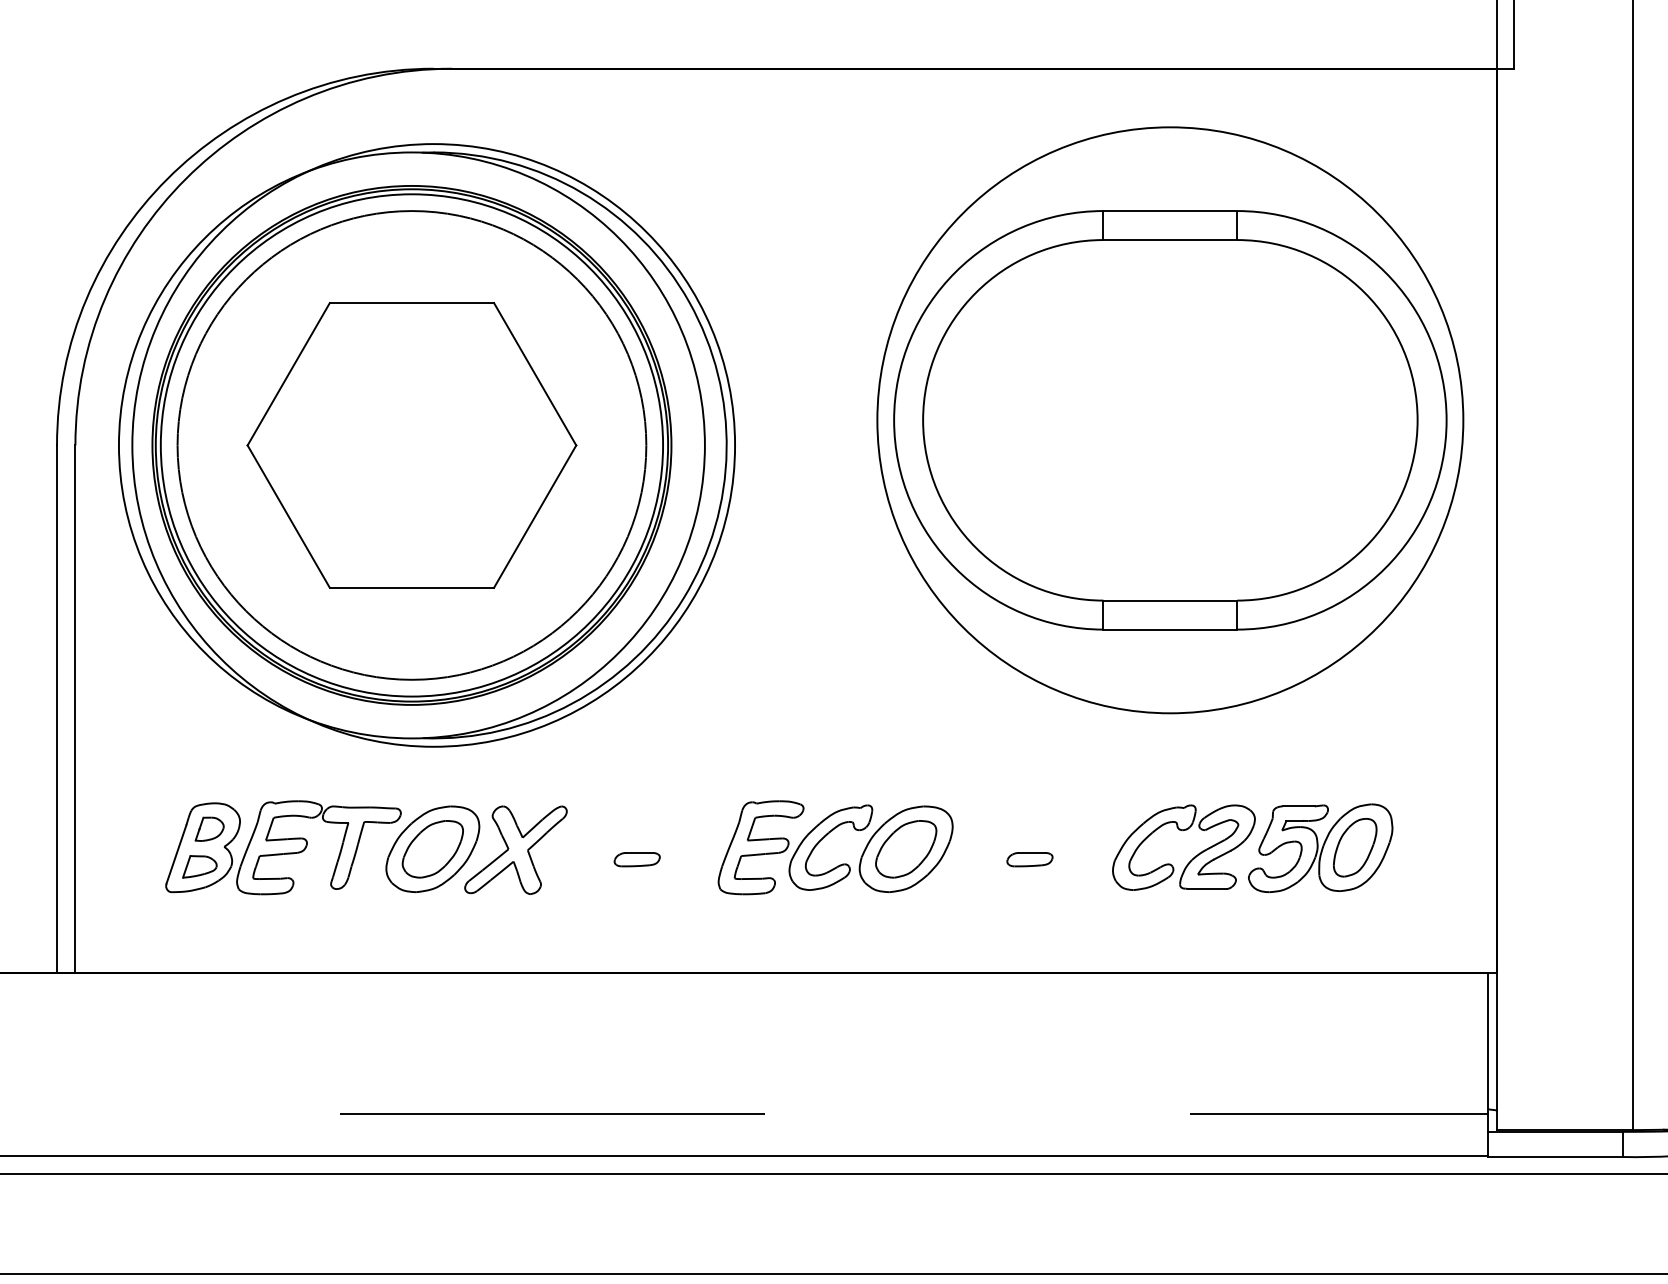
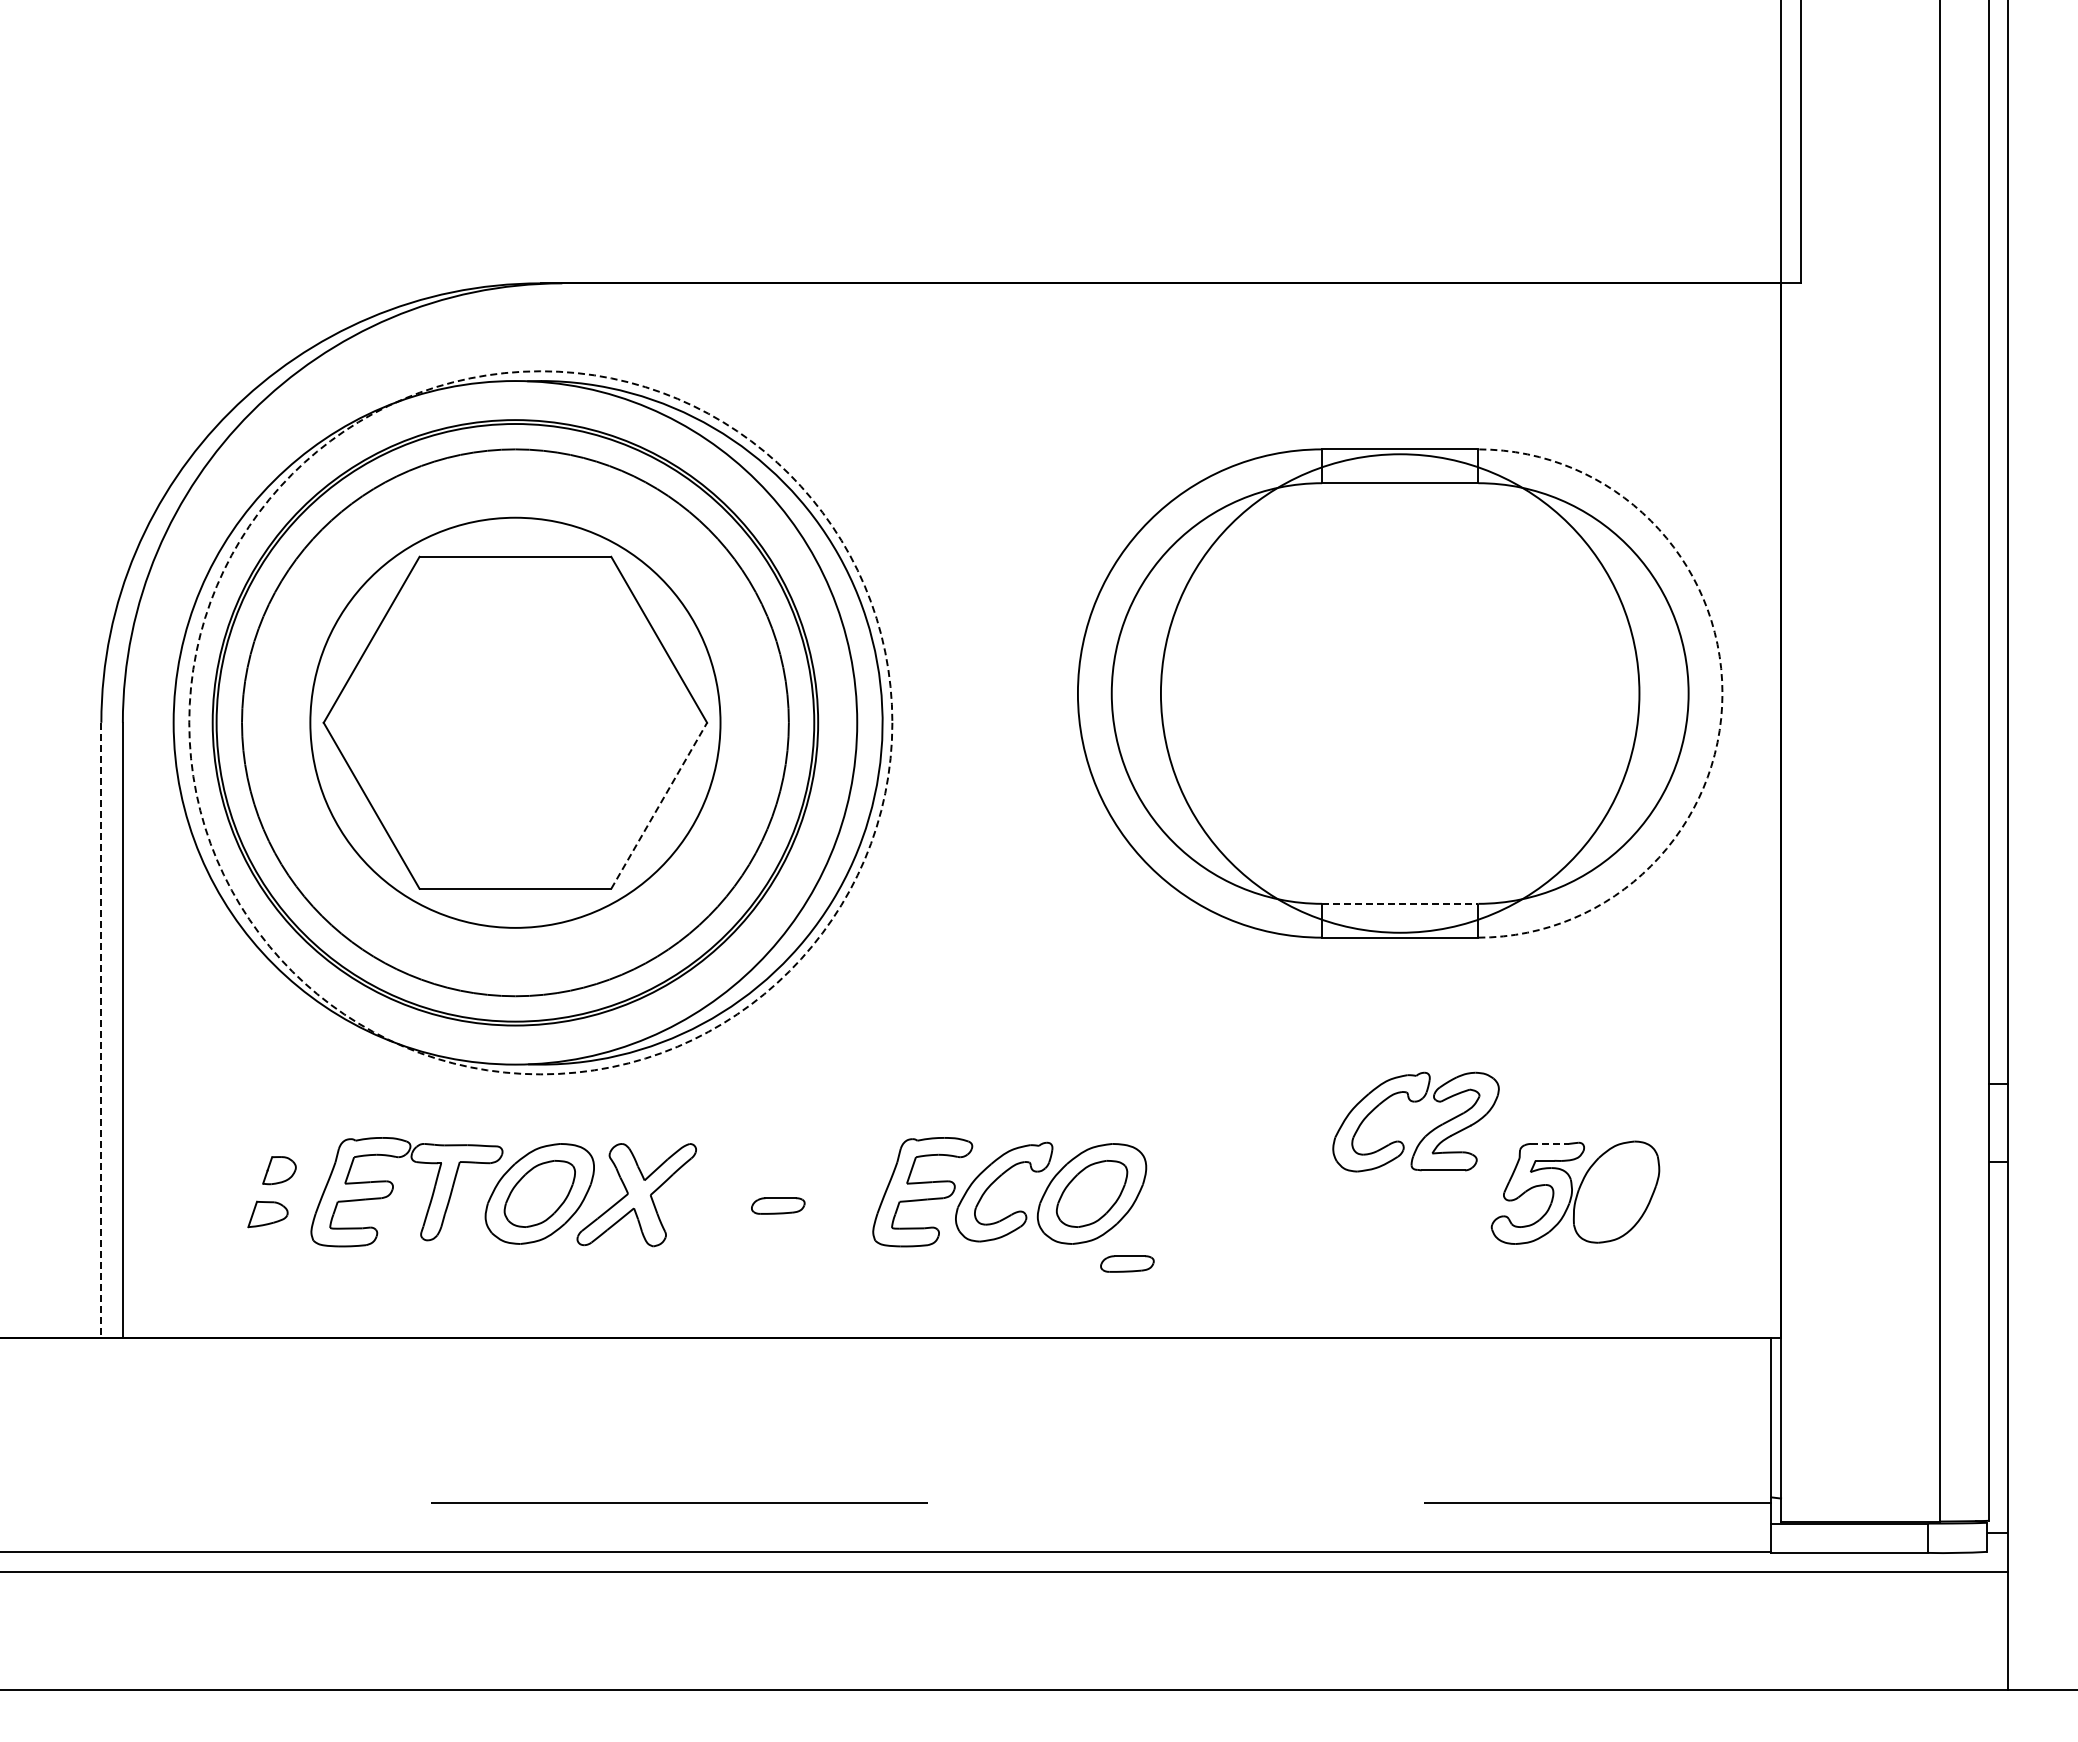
circle: (1169, 420) -> (1399, 693), size x0.7
arc: (1446, 420) -> (1722, 693), solid -> dashed
circle: (412, 445) -> (515, 722), size x0.7
circle: (433, 445) -> (540, 722), solid -> dashed
line: (535, 516) -> (659, 805), solid -> dashed
line: (1170, 600) -> (1400, 903), solid -> dashed
line: (57, 709) -> (101, 1030), solid -> dashed
line: (1298, 806) -> (1549, 1143), solid -> dashed
part: (202, 847) -> (271, 1191), removed
part: (1354, 847) -> (1615, 1191), removed
part: (1193, 857) -> (1427, 1133), moved
part: (1030, 859) -> (1127, 1263), moved

